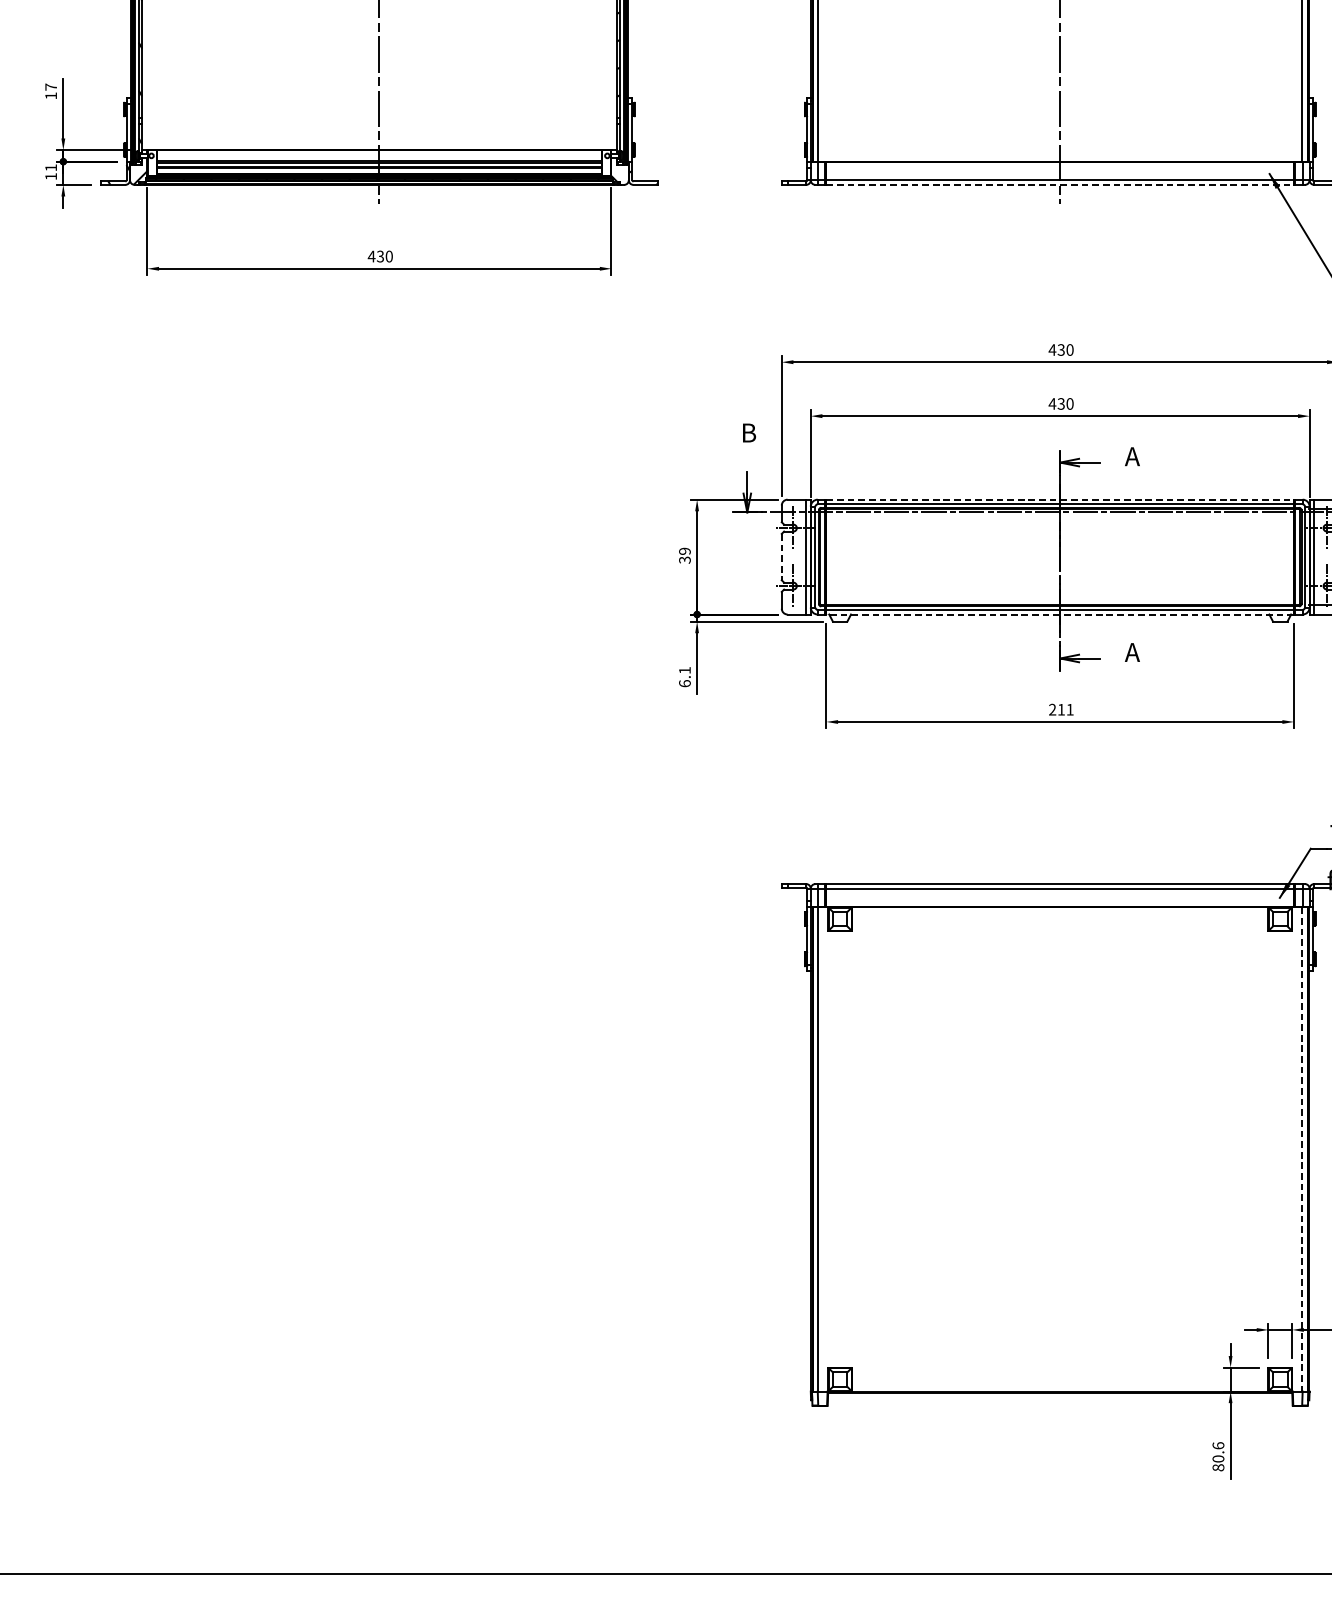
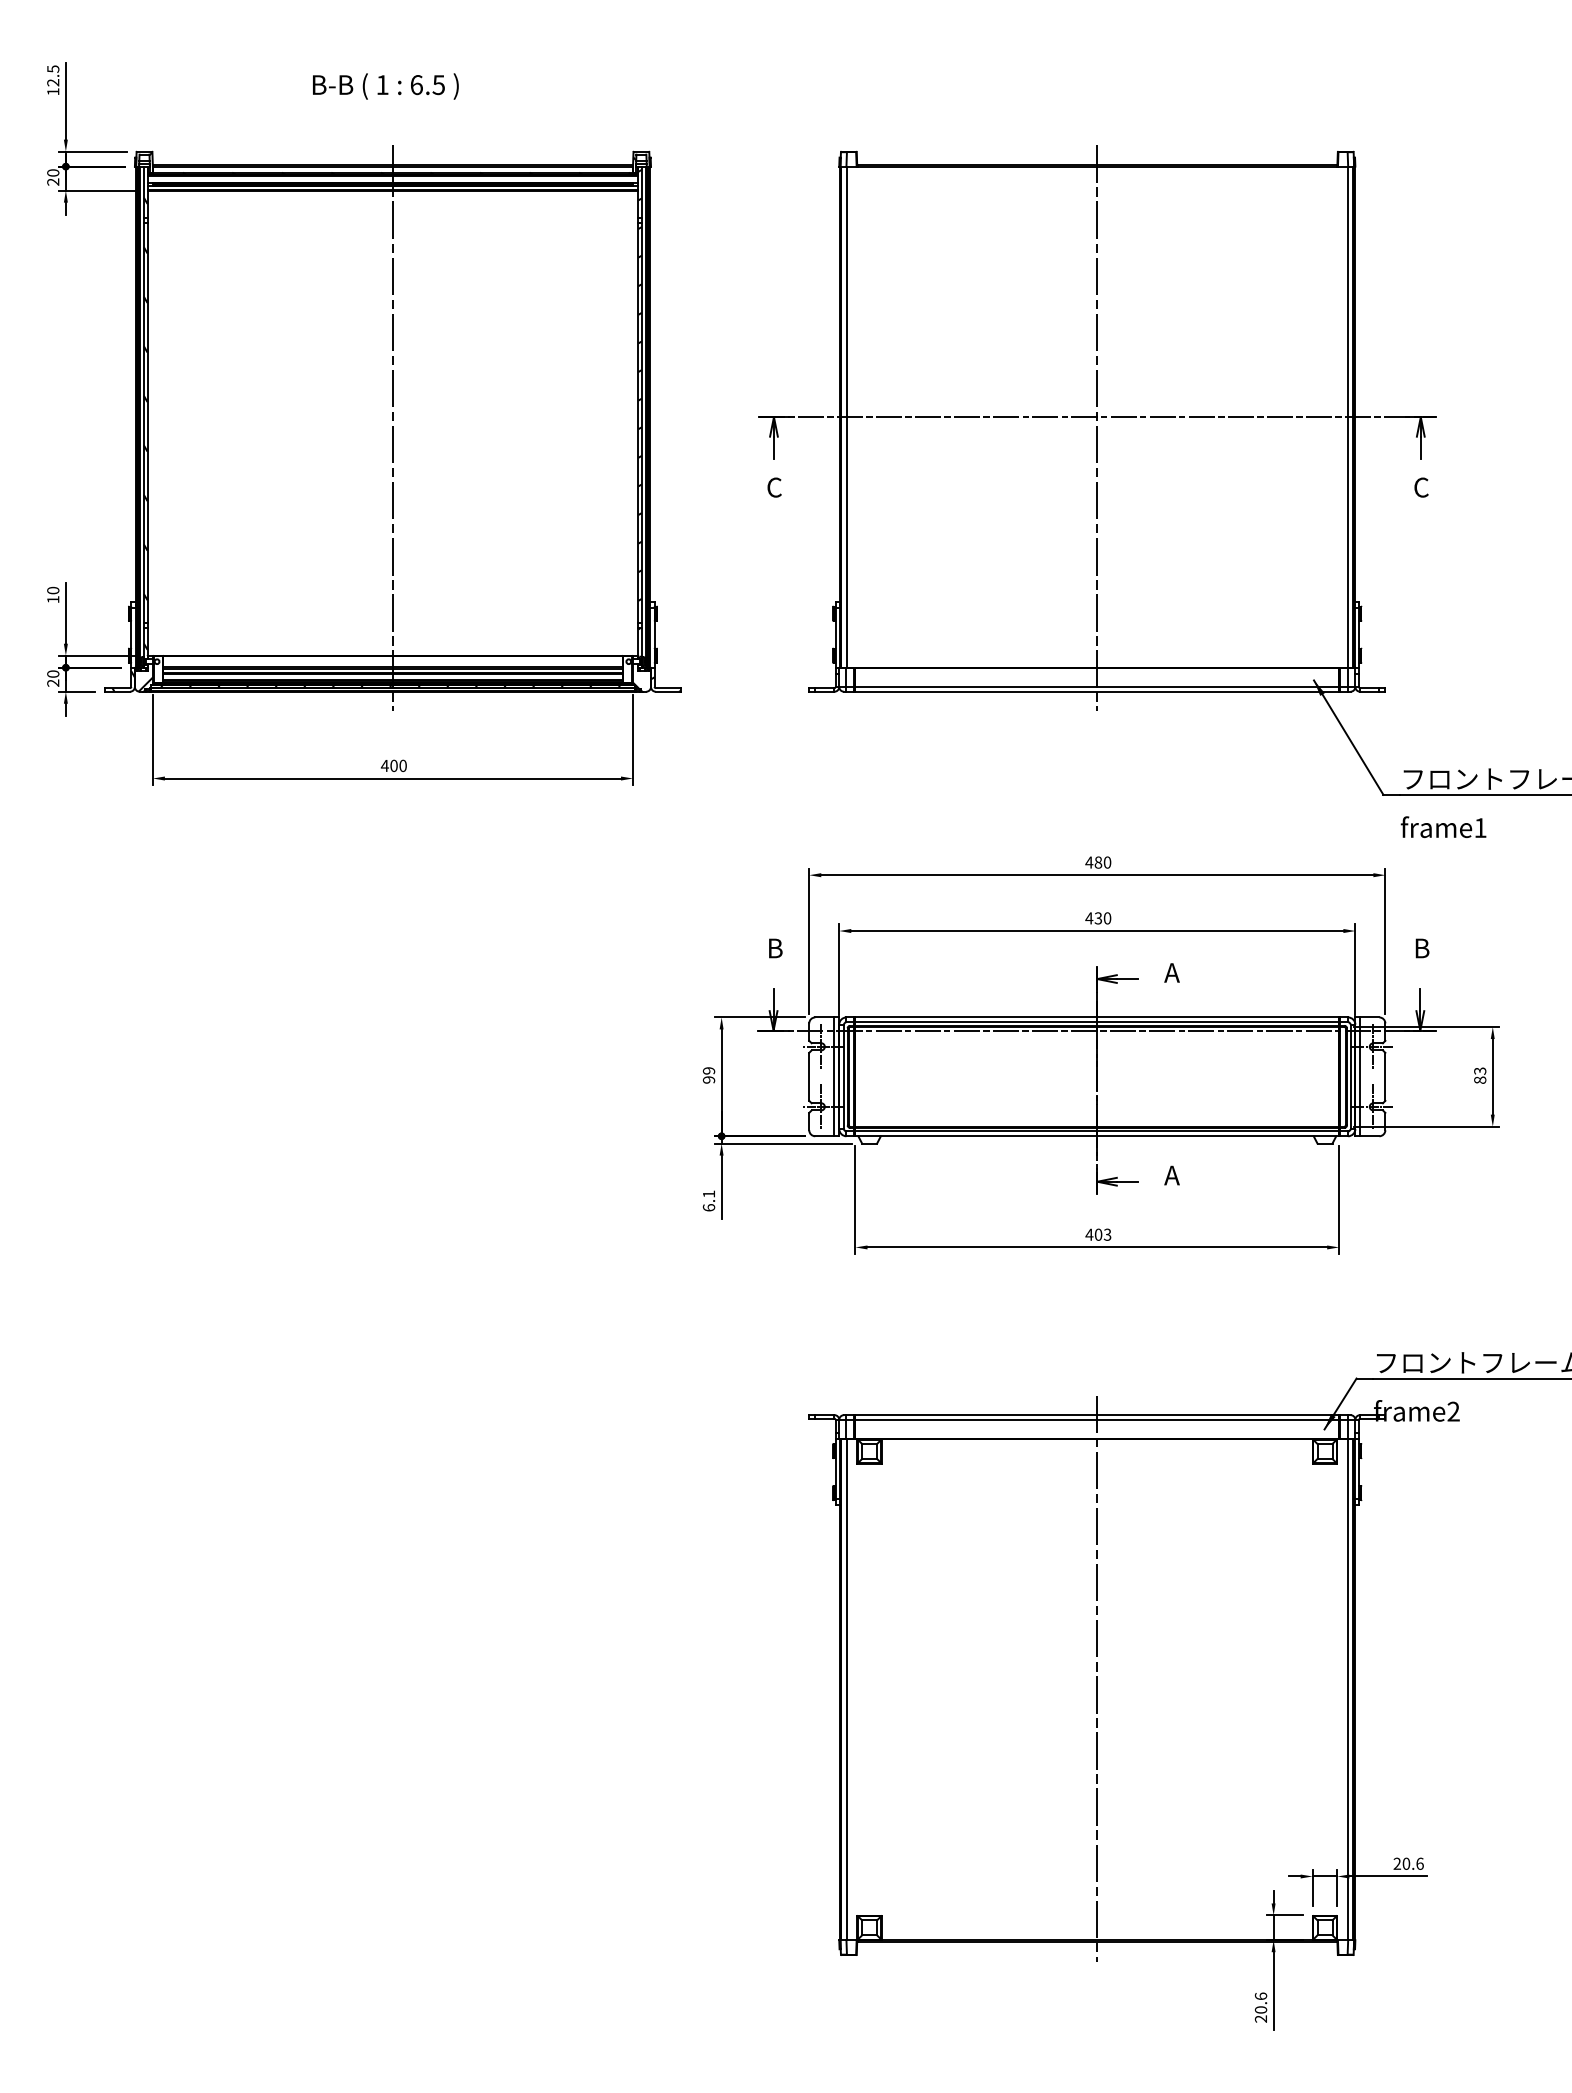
text: (51, 87) -> (53, 590), 17 -> 10
text: (51, 172) -> (53, 678), 11 -> 20
line: (1060, 184) -> (1097, 691), dashed -> solid
text: (379, 256) -> (393, 765), 430 -> 400
text: (1061, 349) -> (1098, 862), 430 -> 480
line: (1060, 499) -> (1097, 1017), dashed -> solid
line: (782, 557) -> (809, 1077), dashed -> solid
text: (685, 559) -> (709, 1079), 39 -> 99
line: (1060, 614) -> (1097, 1136), dashed -> solid
text: (1061, 709) -> (1098, 1234), 211 -> 403
line: (1060, 1138) -> (1097, 1678), added
line: (1302, 1149) -> (1347, 1689), dashed -> solid
text: (1218, 1467) -> (1261, 2018), 80.6 -> 20.6

